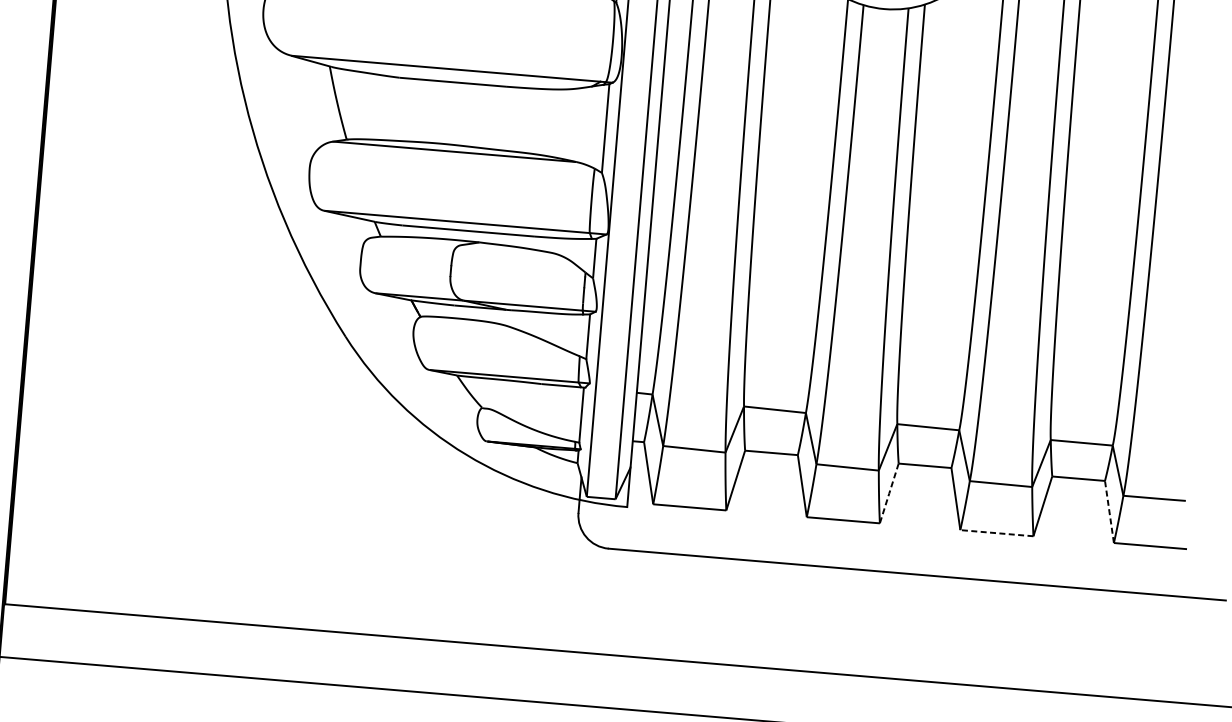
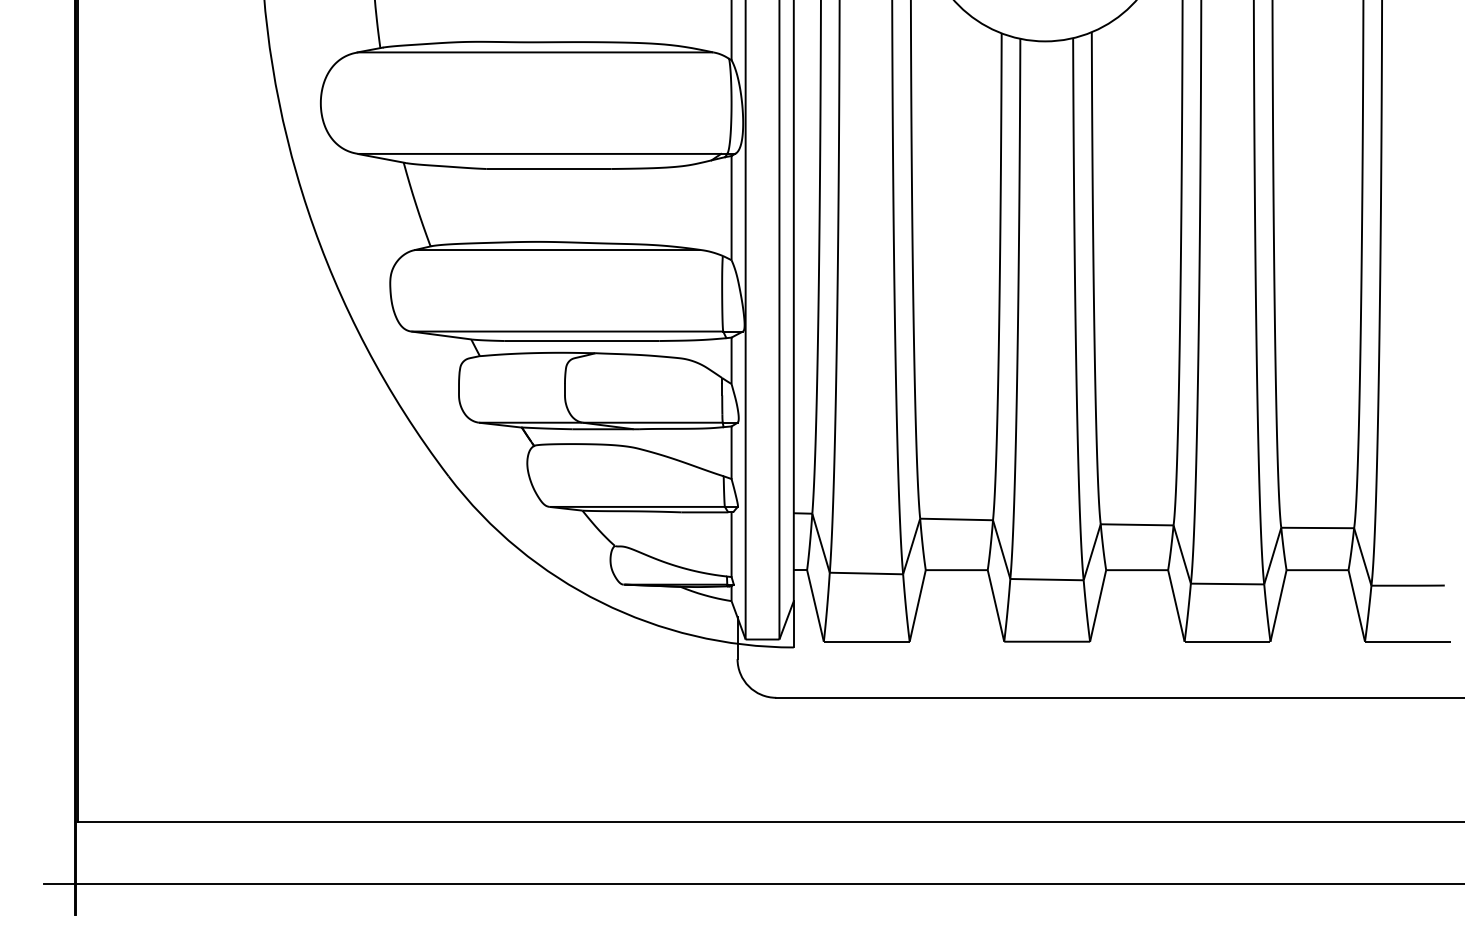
line: (889, 493) -> (1098, 605), dashed -> solid
line: (1109, 511) -> (1356, 605), dashed -> solid
line: (996, 532) -> (1227, 641), dashed -> solid

